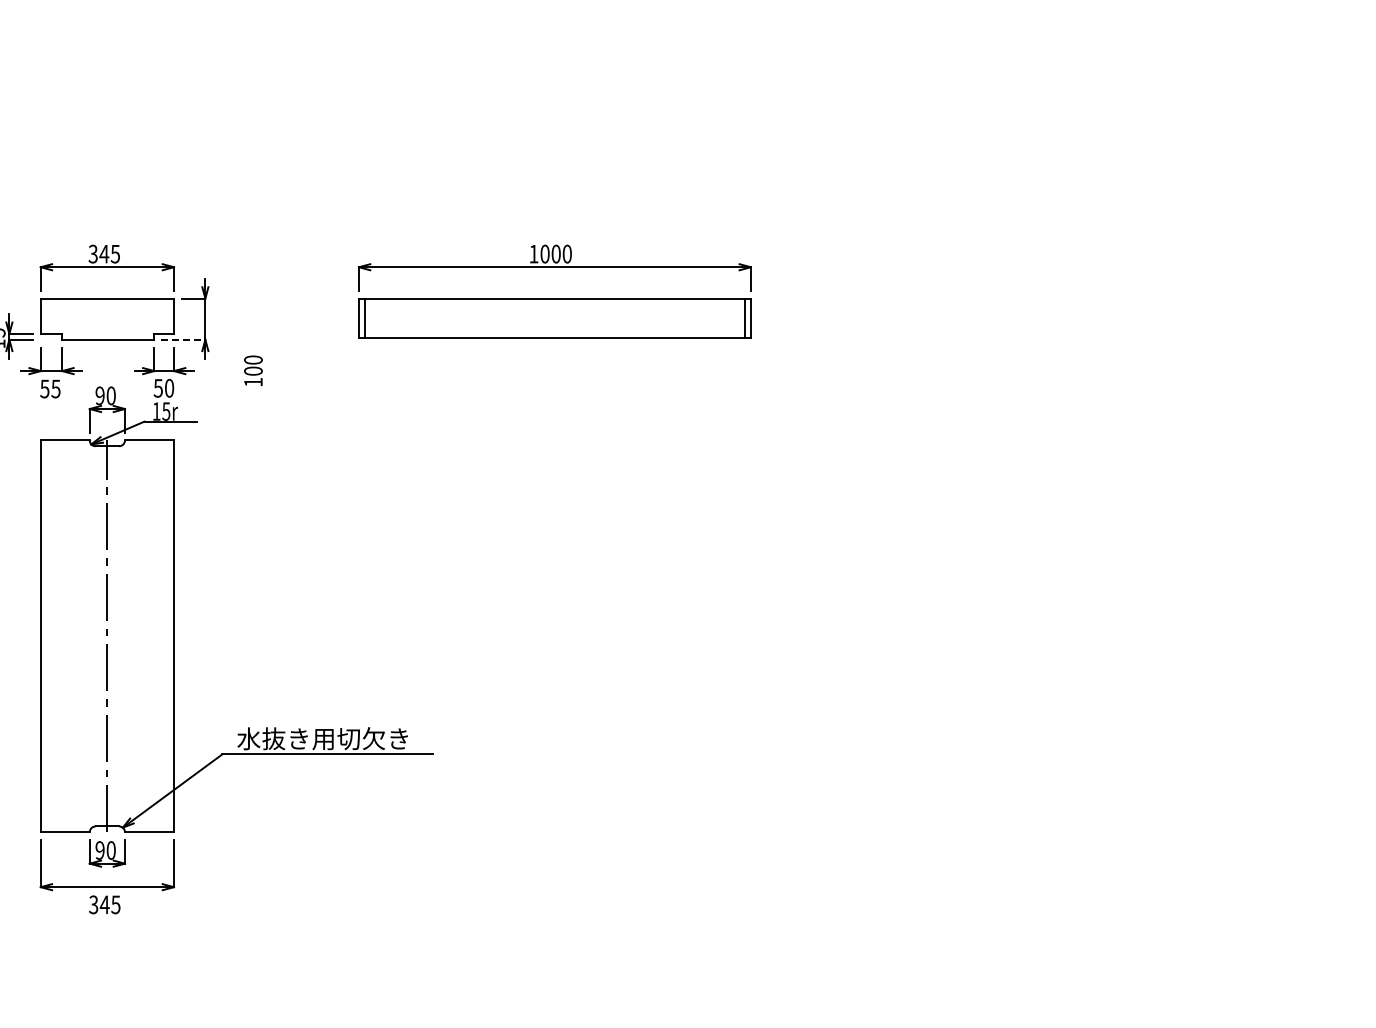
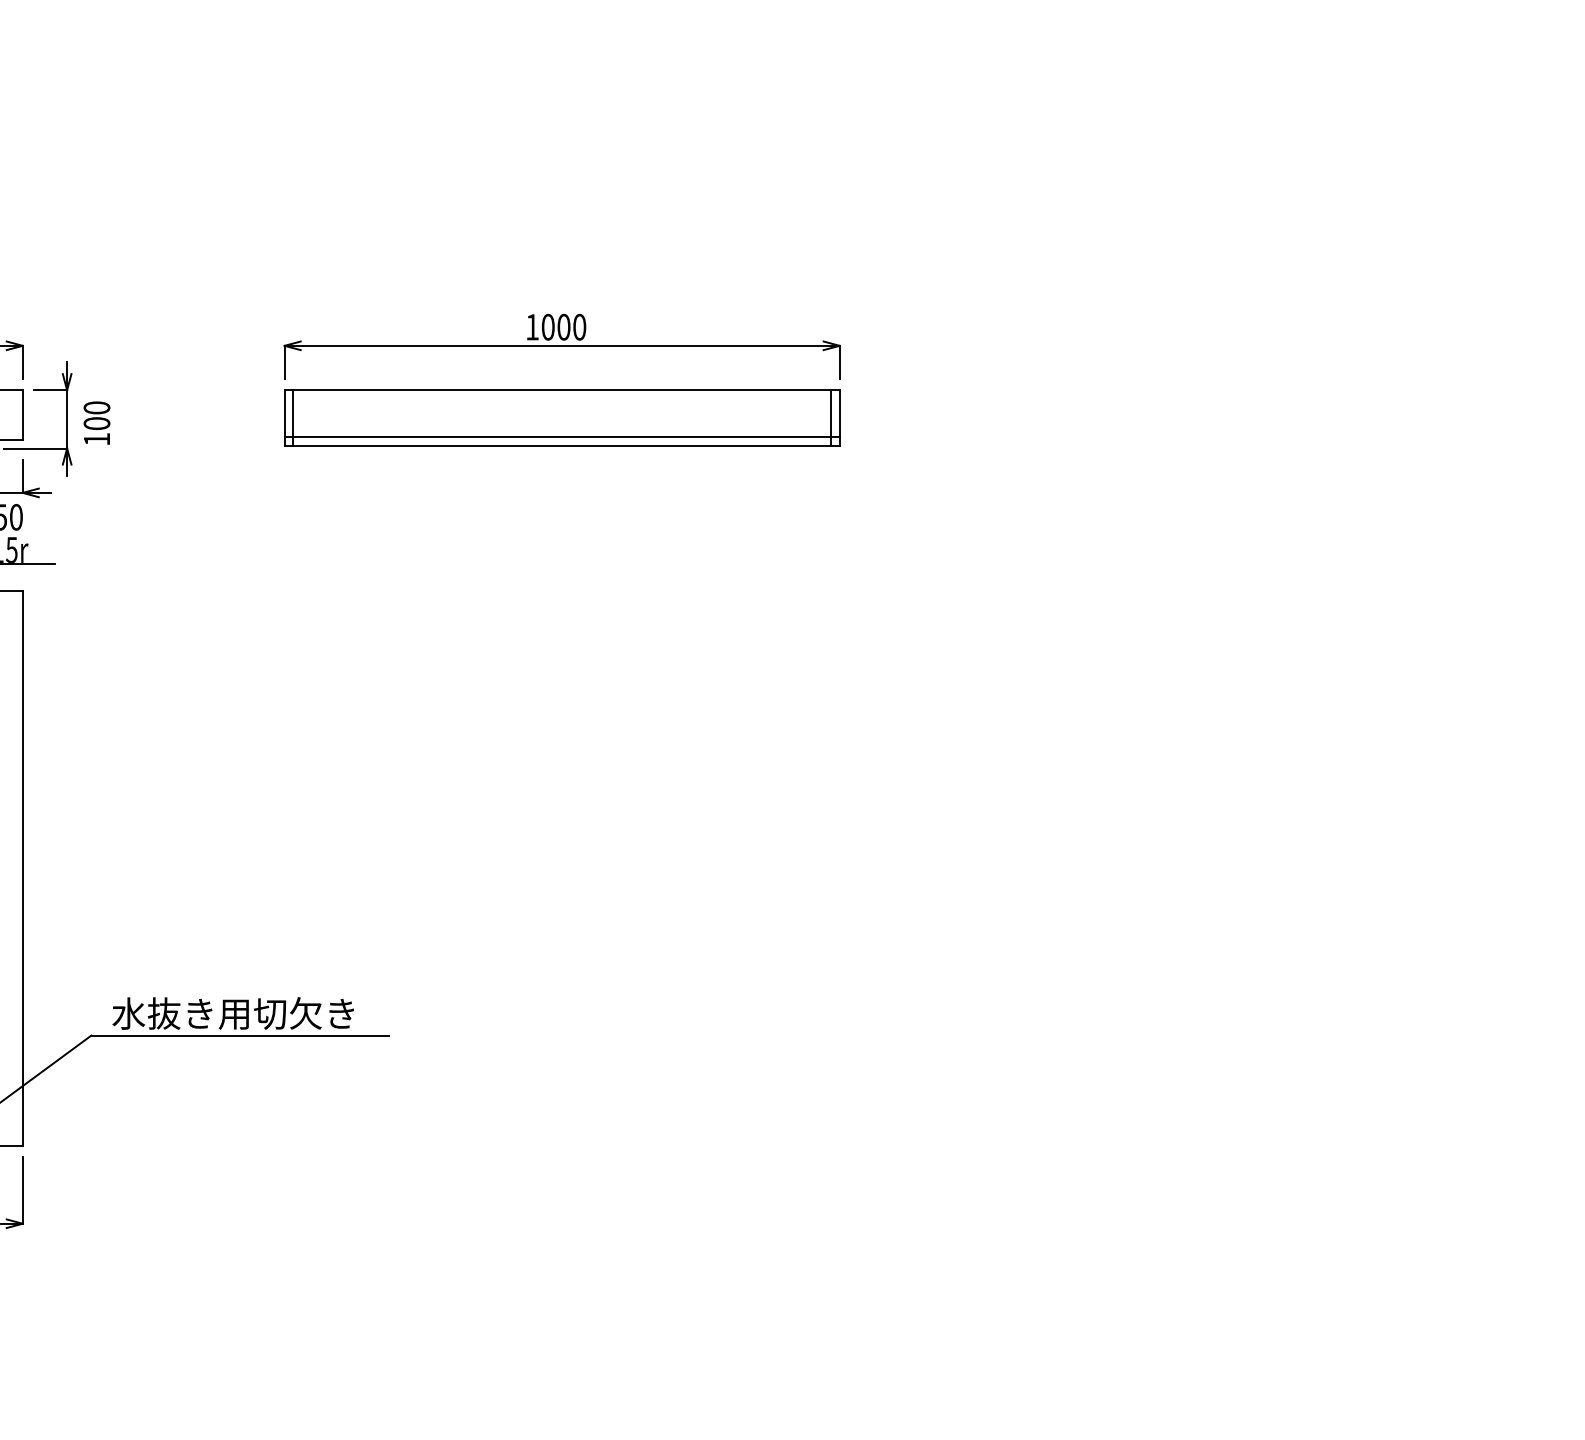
line: (554, 331) -> (561, 436), added
line: (183, 339) -> (36, 448), dashed -> solid
text: (253, 370) -> (97, 422), moved

